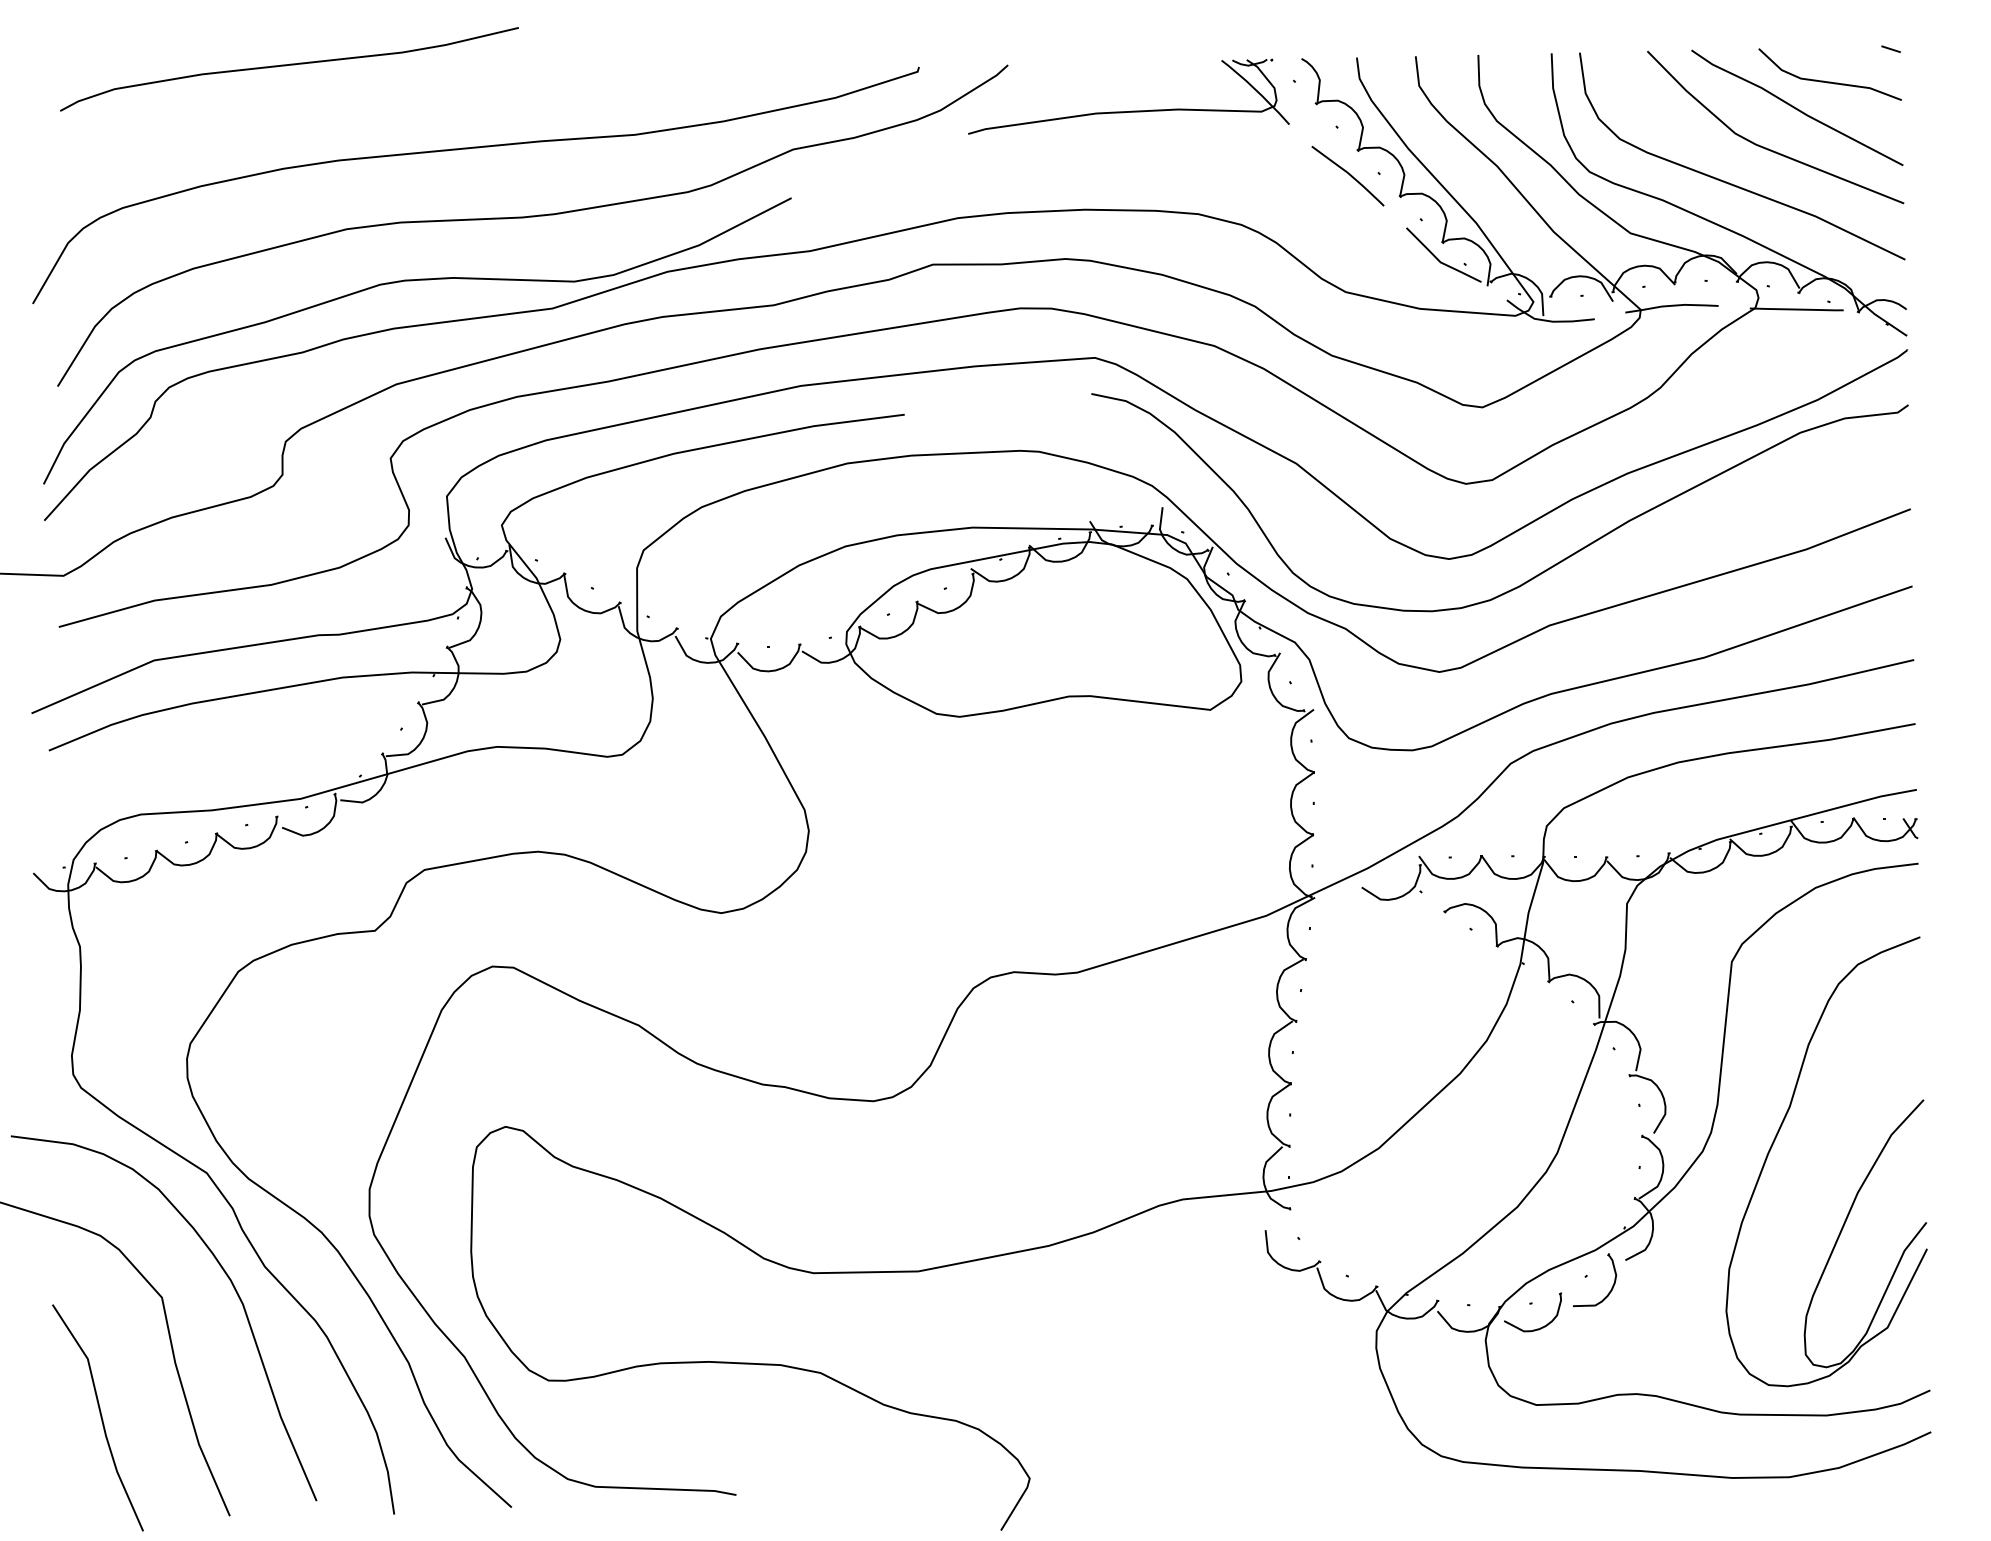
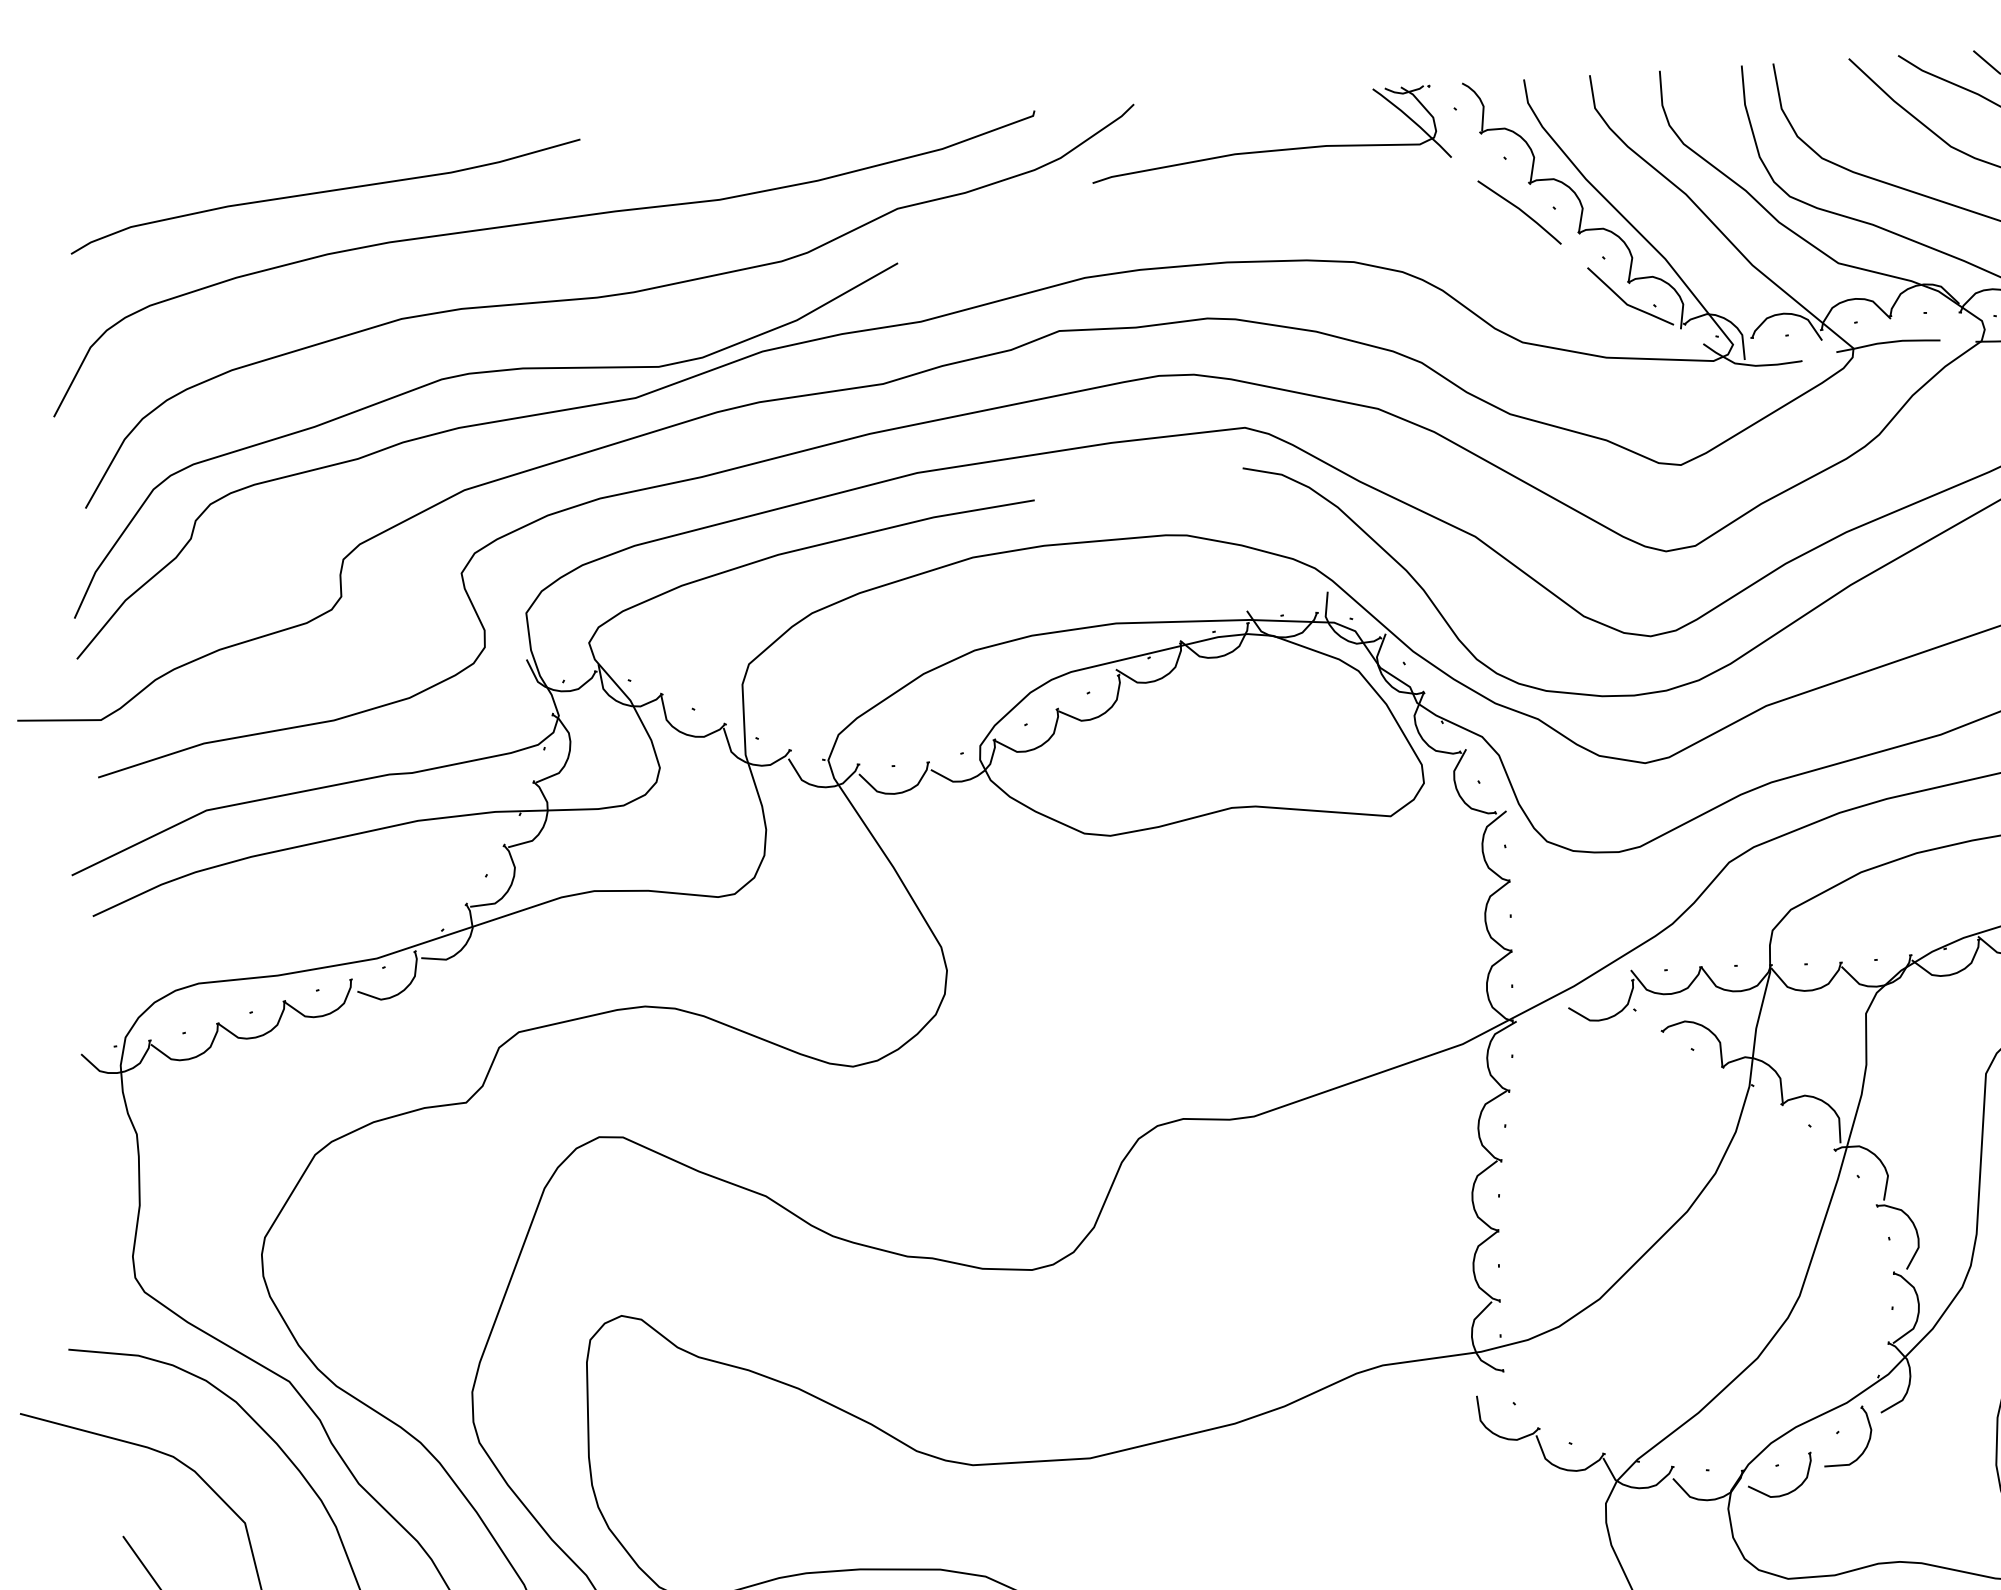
curve: (289, 65) -> (325, 192), moved

